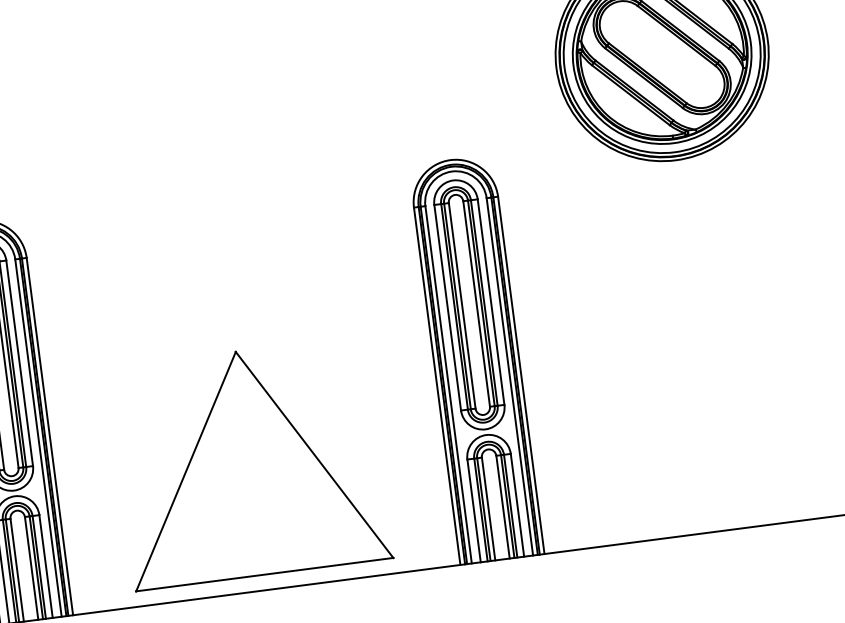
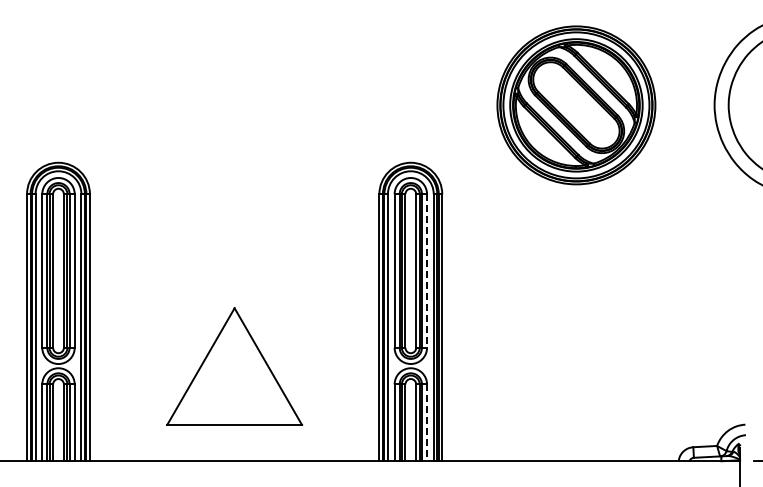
line: (491, 302) -> (427, 271), solid -> dashed
part: (250, 463) -> (234, 366), size x0.7
line: (518, 506) -> (427, 423), solid -> dashed

